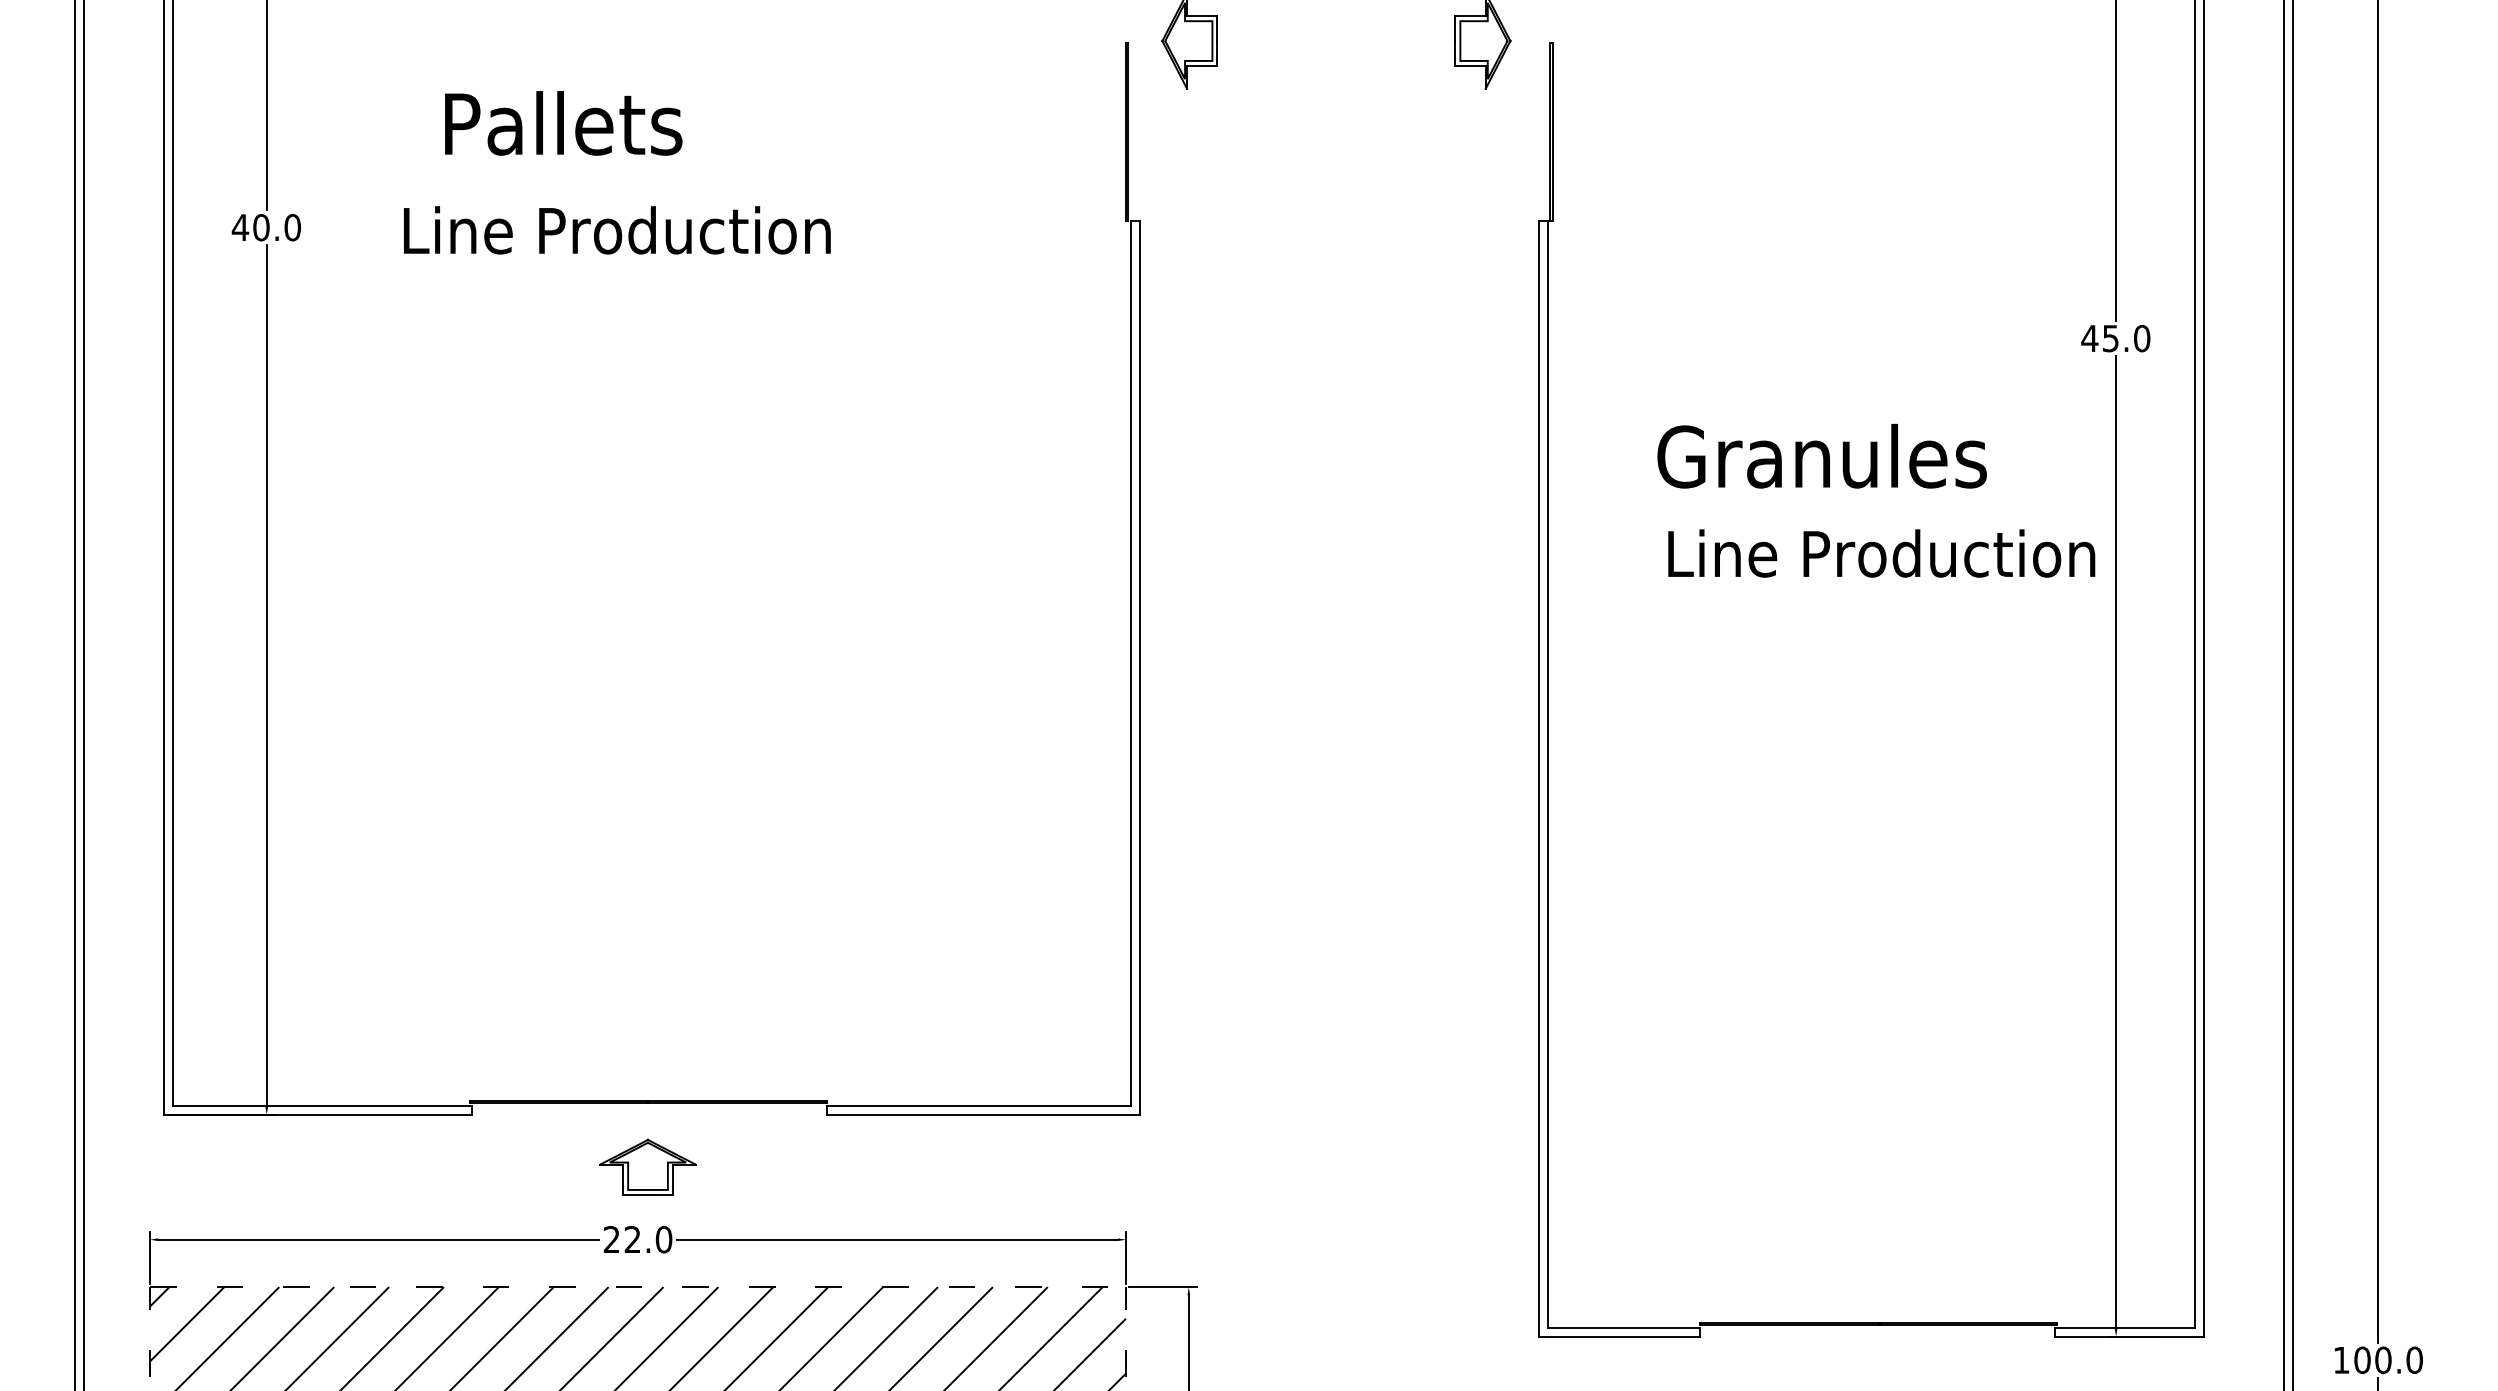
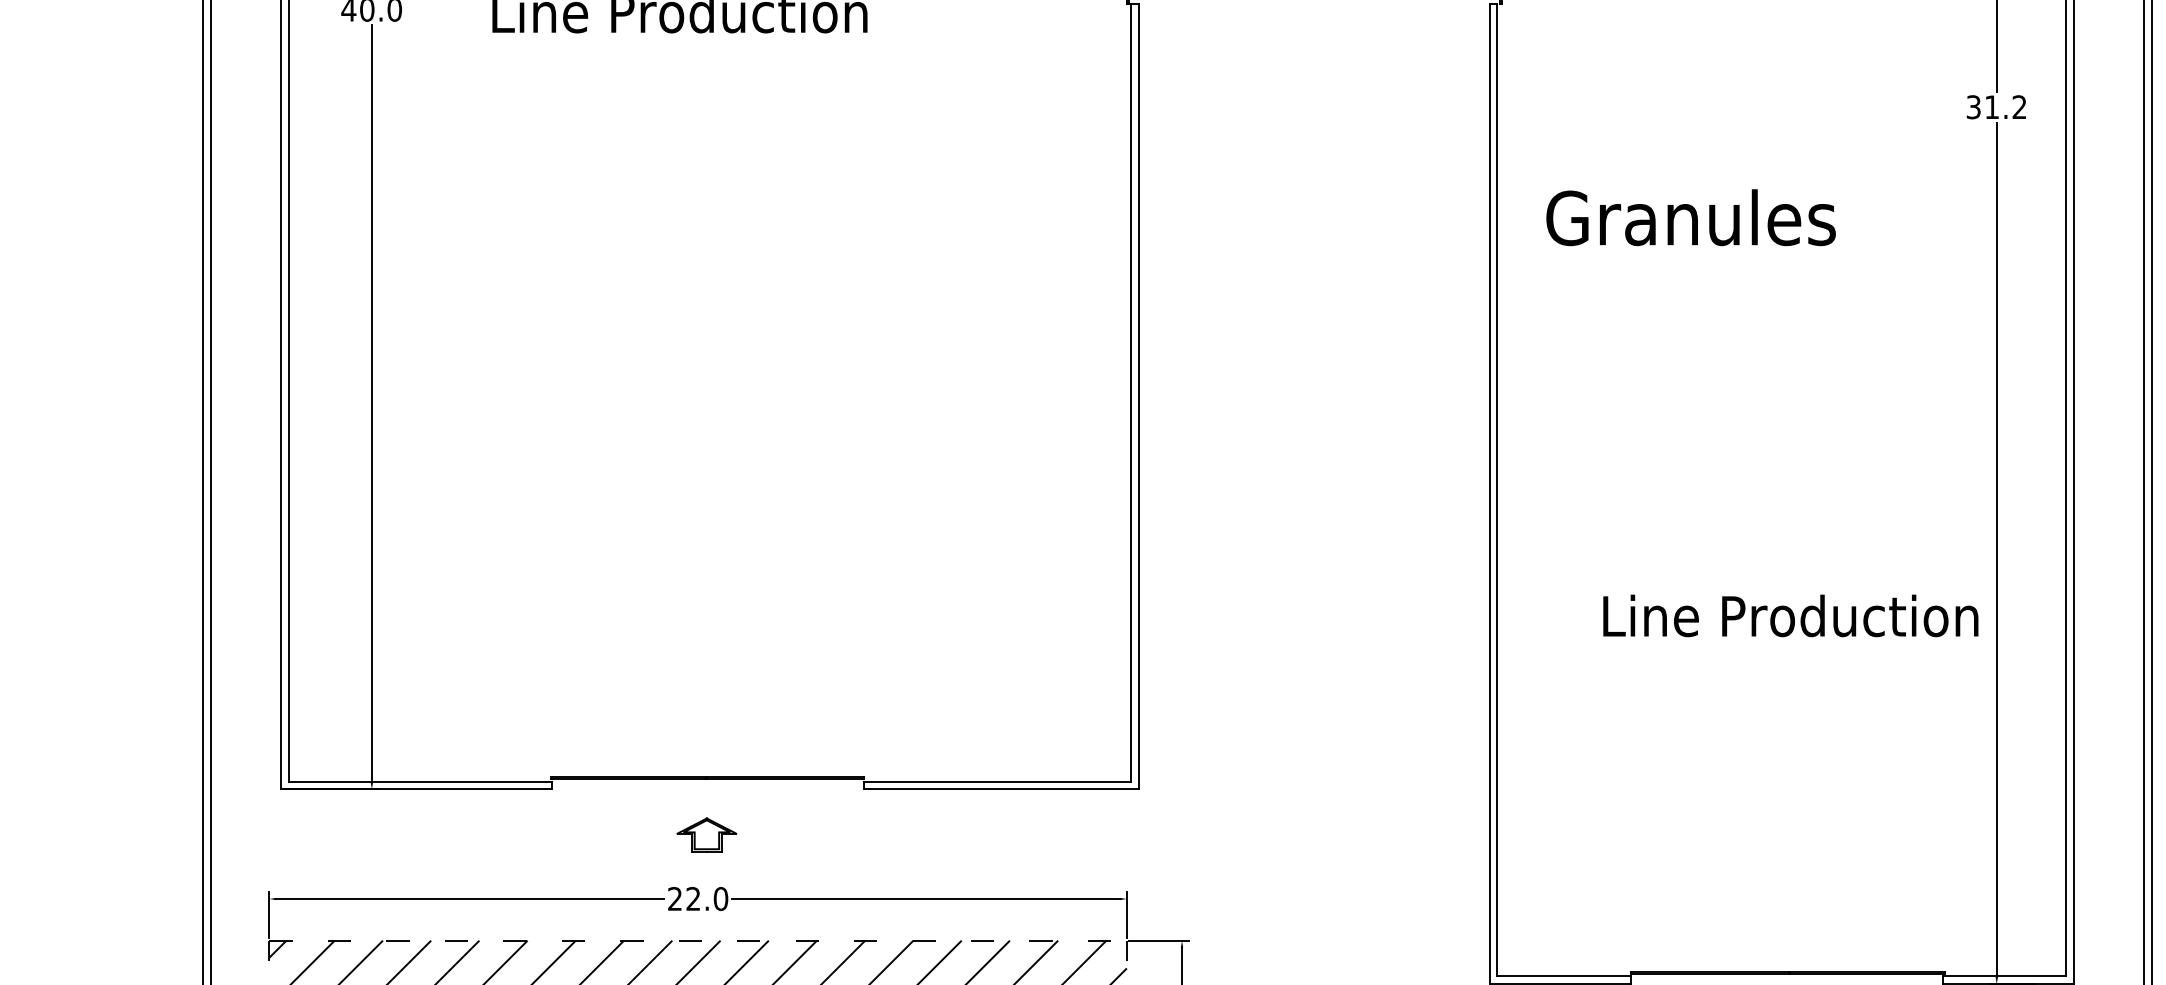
text: (2115, 338) -> (1996, 107), 45.0 -> 31.2
text: (1821, 456) -> (1690, 217), moved
text: (1881, 553) -> (1790, 615), moved
part: (647, 1166) -> (706, 834), size x0.7

